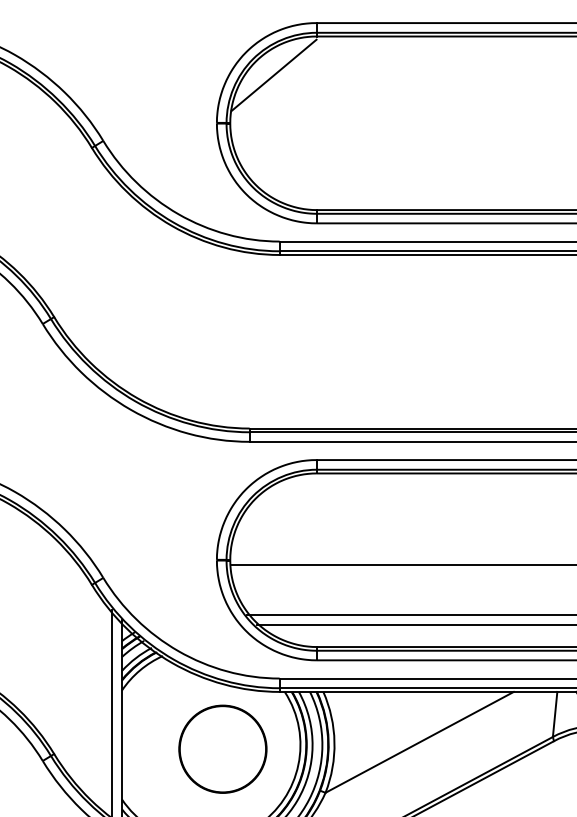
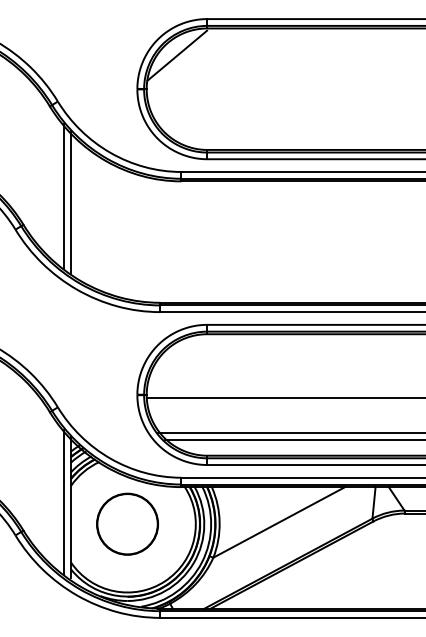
line: (112, 276) -> (64, 196), added
line: (121, 283) -> (70, 201), added
circle: (222, 748) -> (127, 523), moved

